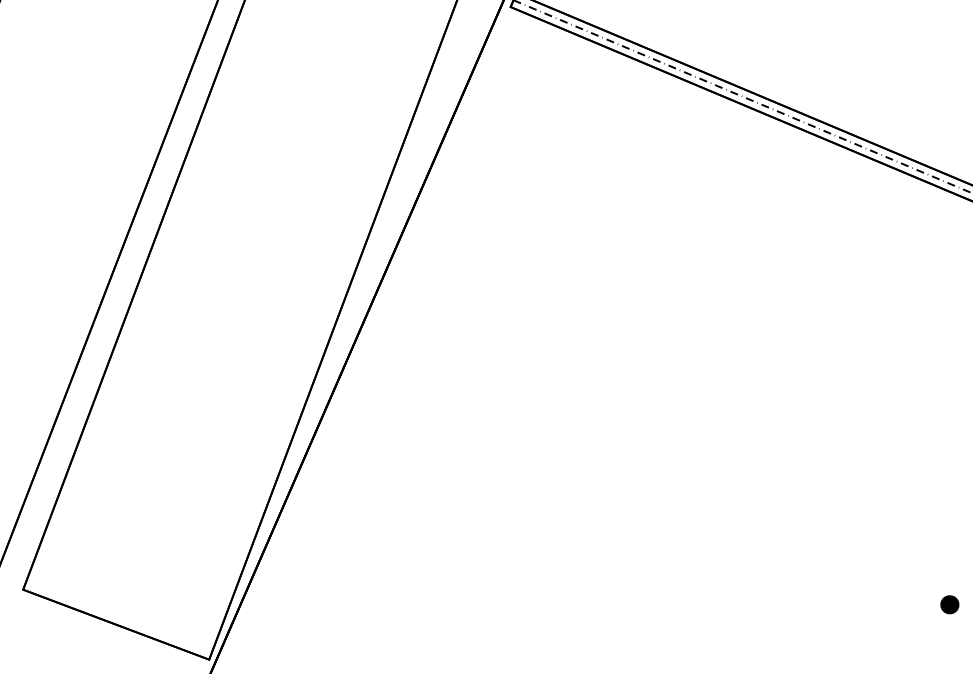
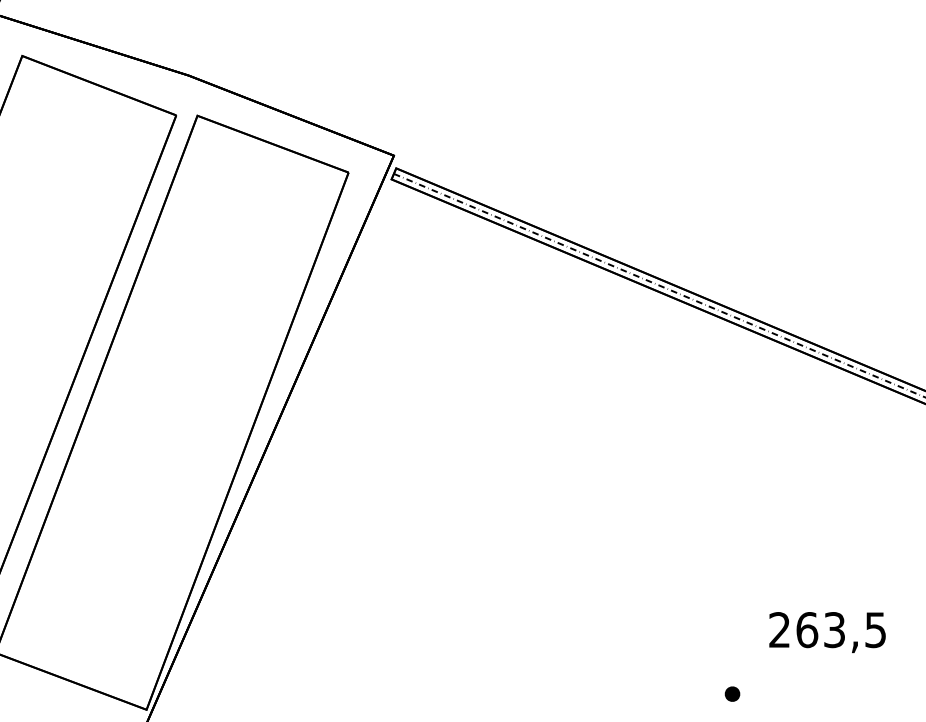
part: (949, 603) -> (732, 693), moved

